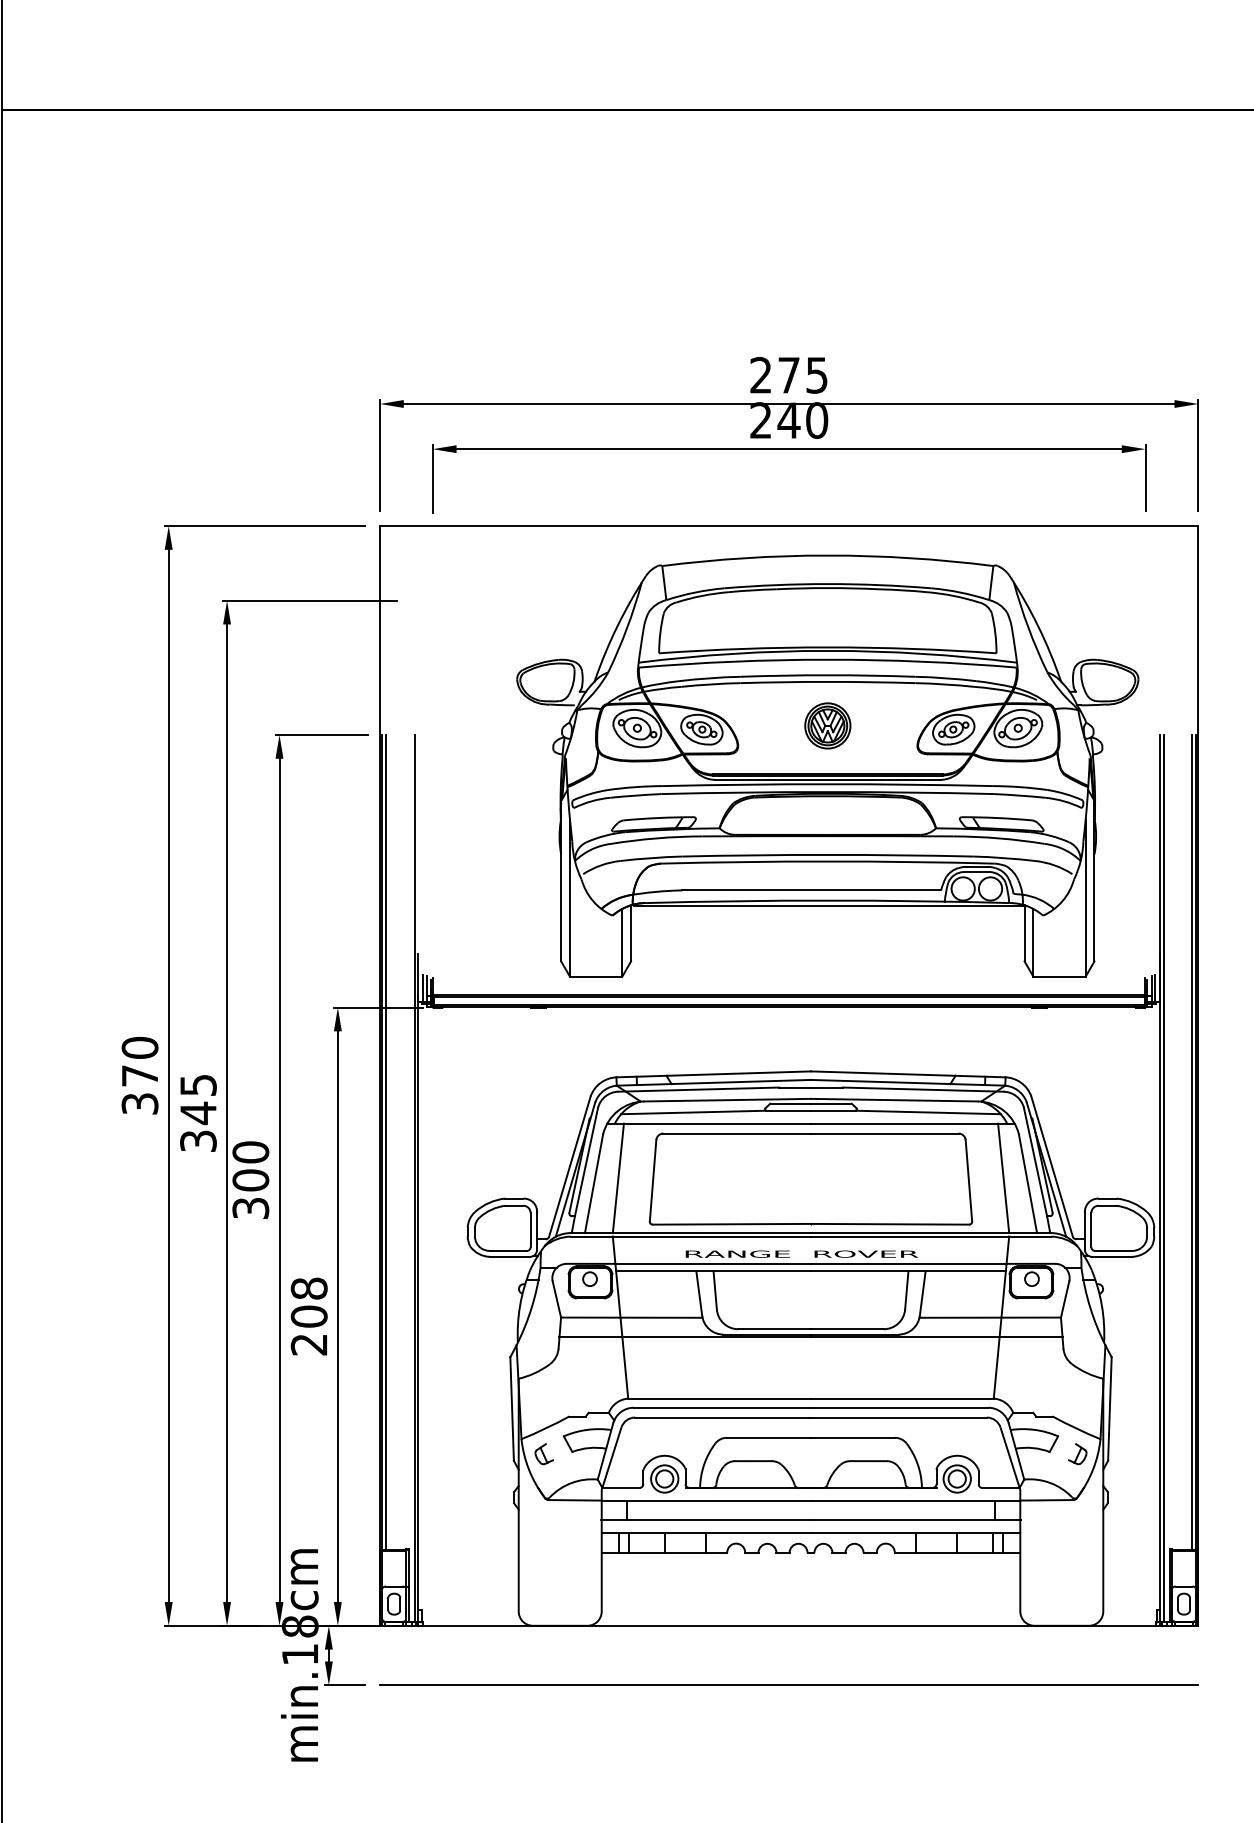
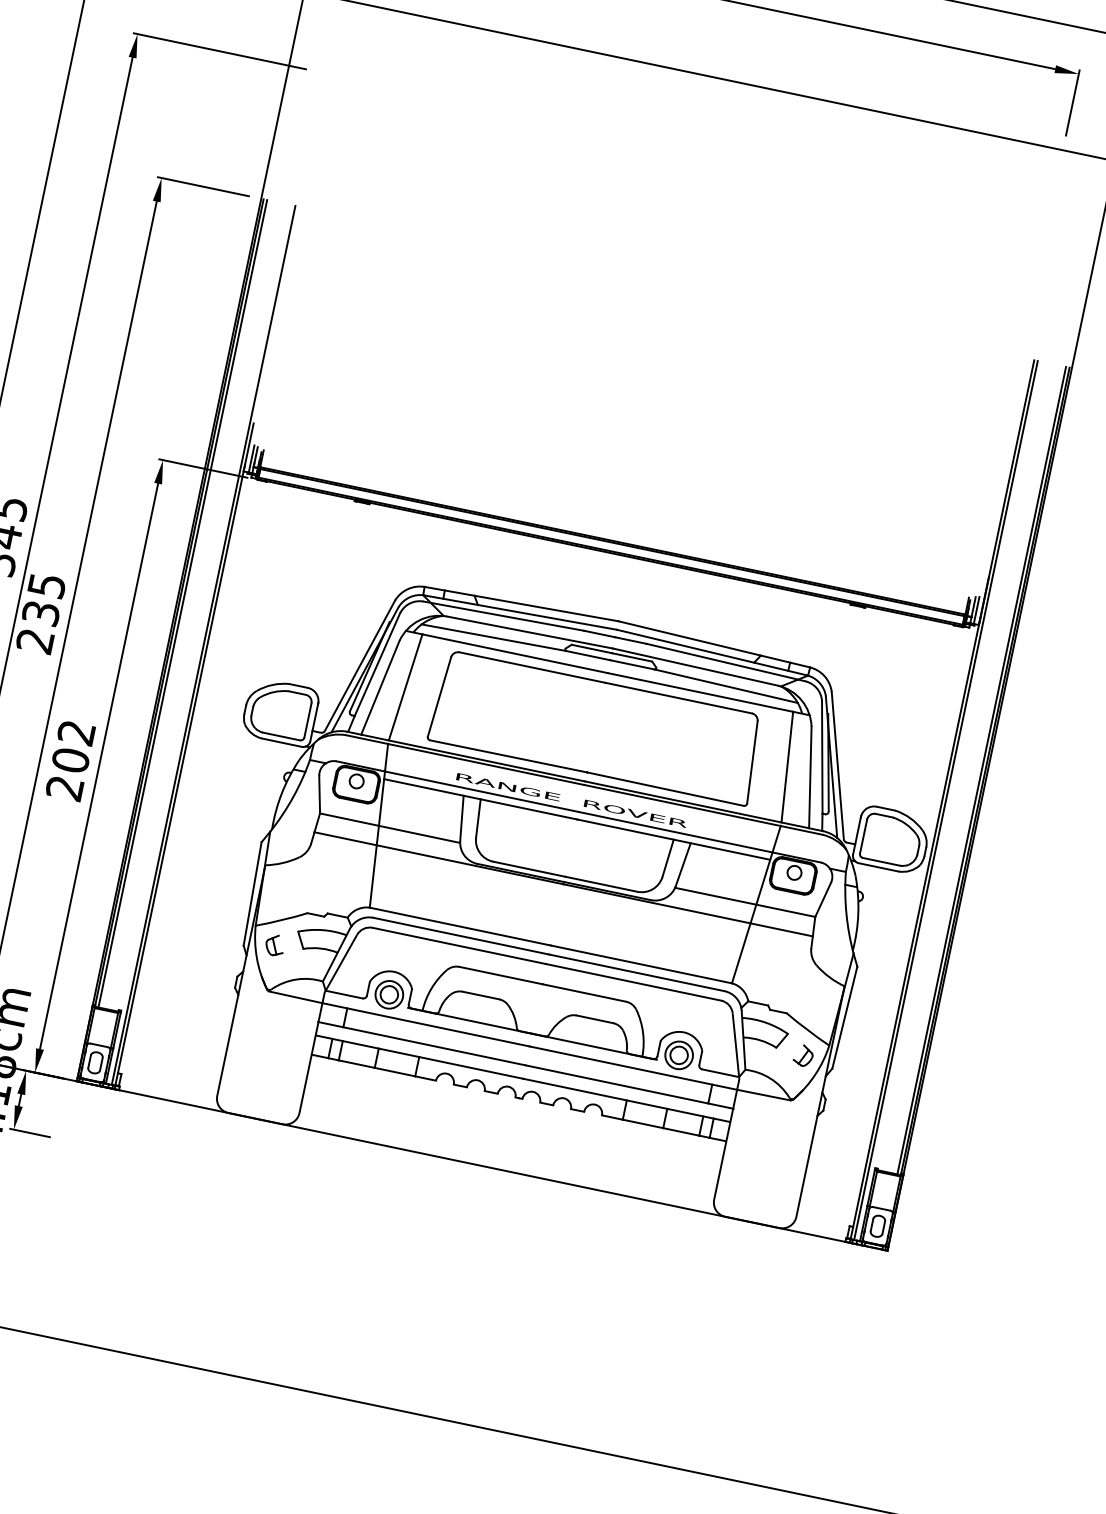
part: (827, 765) -> (698, 321), removed
text: (250, 1180) -> (40, 613), 300 -> 235
text: (308, 1288) -> (75, 732), 208 -> 202
line: (789, 1685) -> (470, 1225), removed

